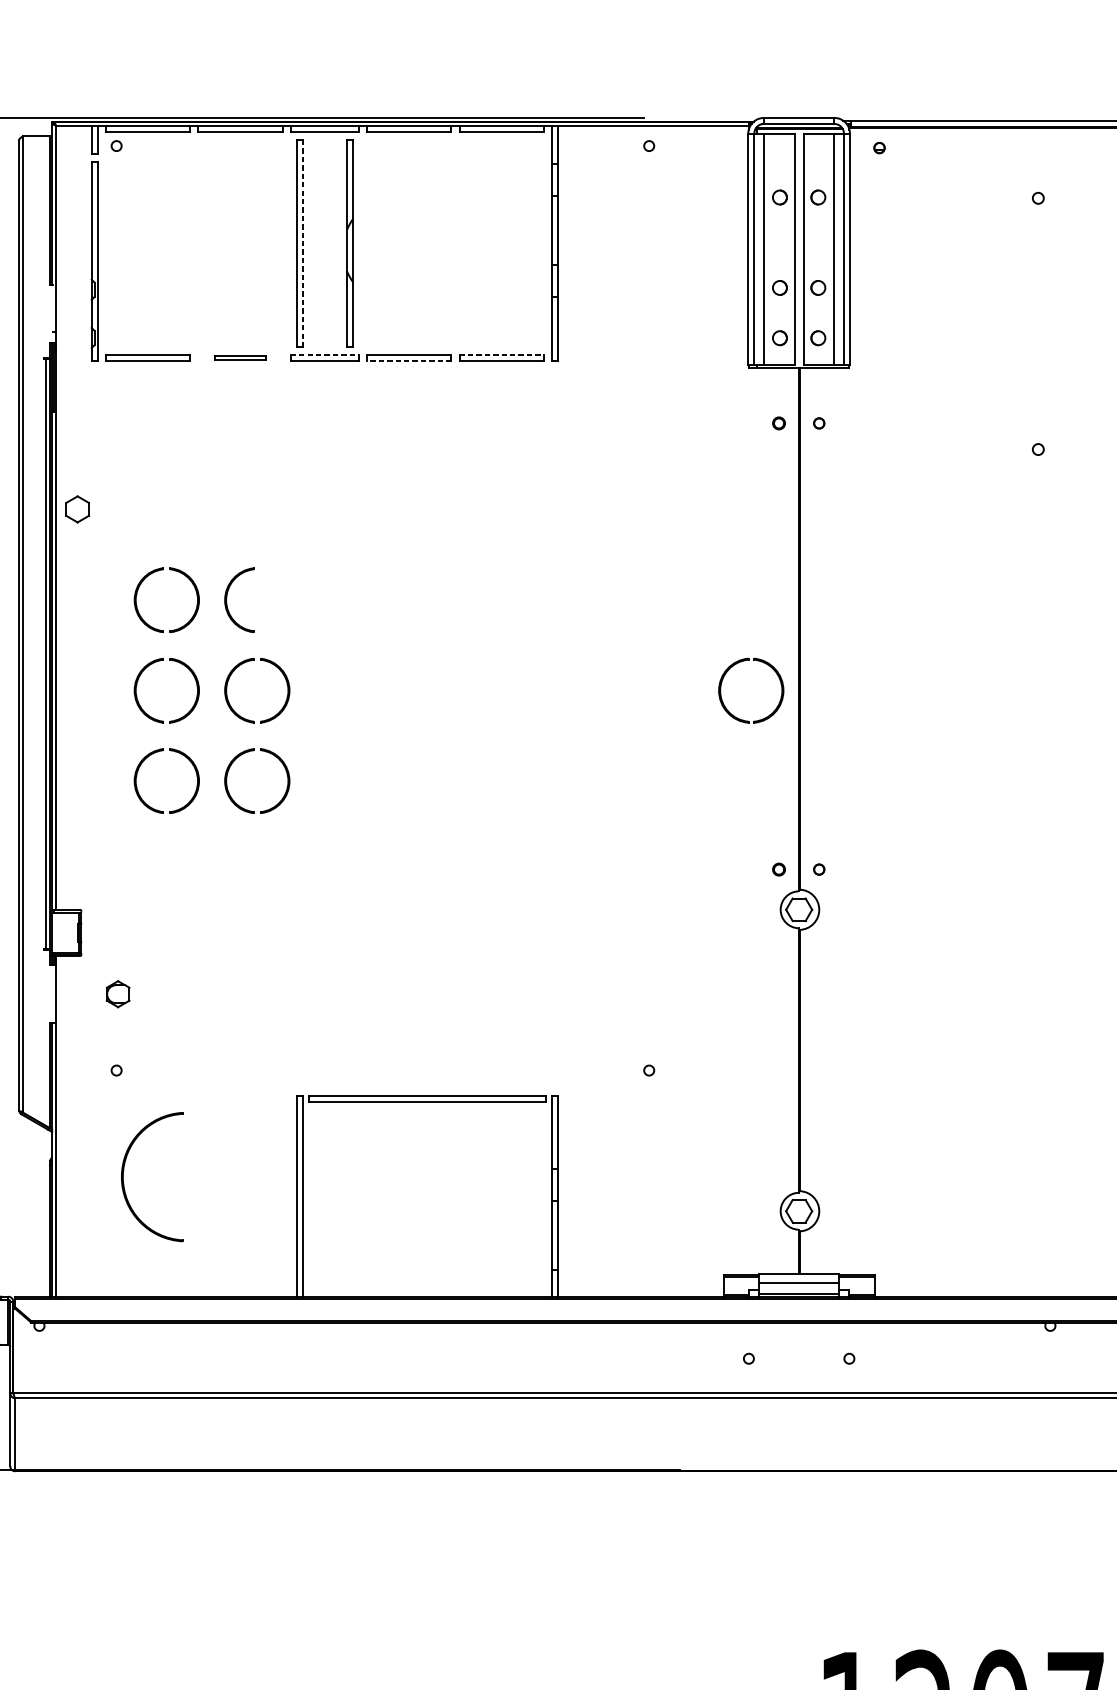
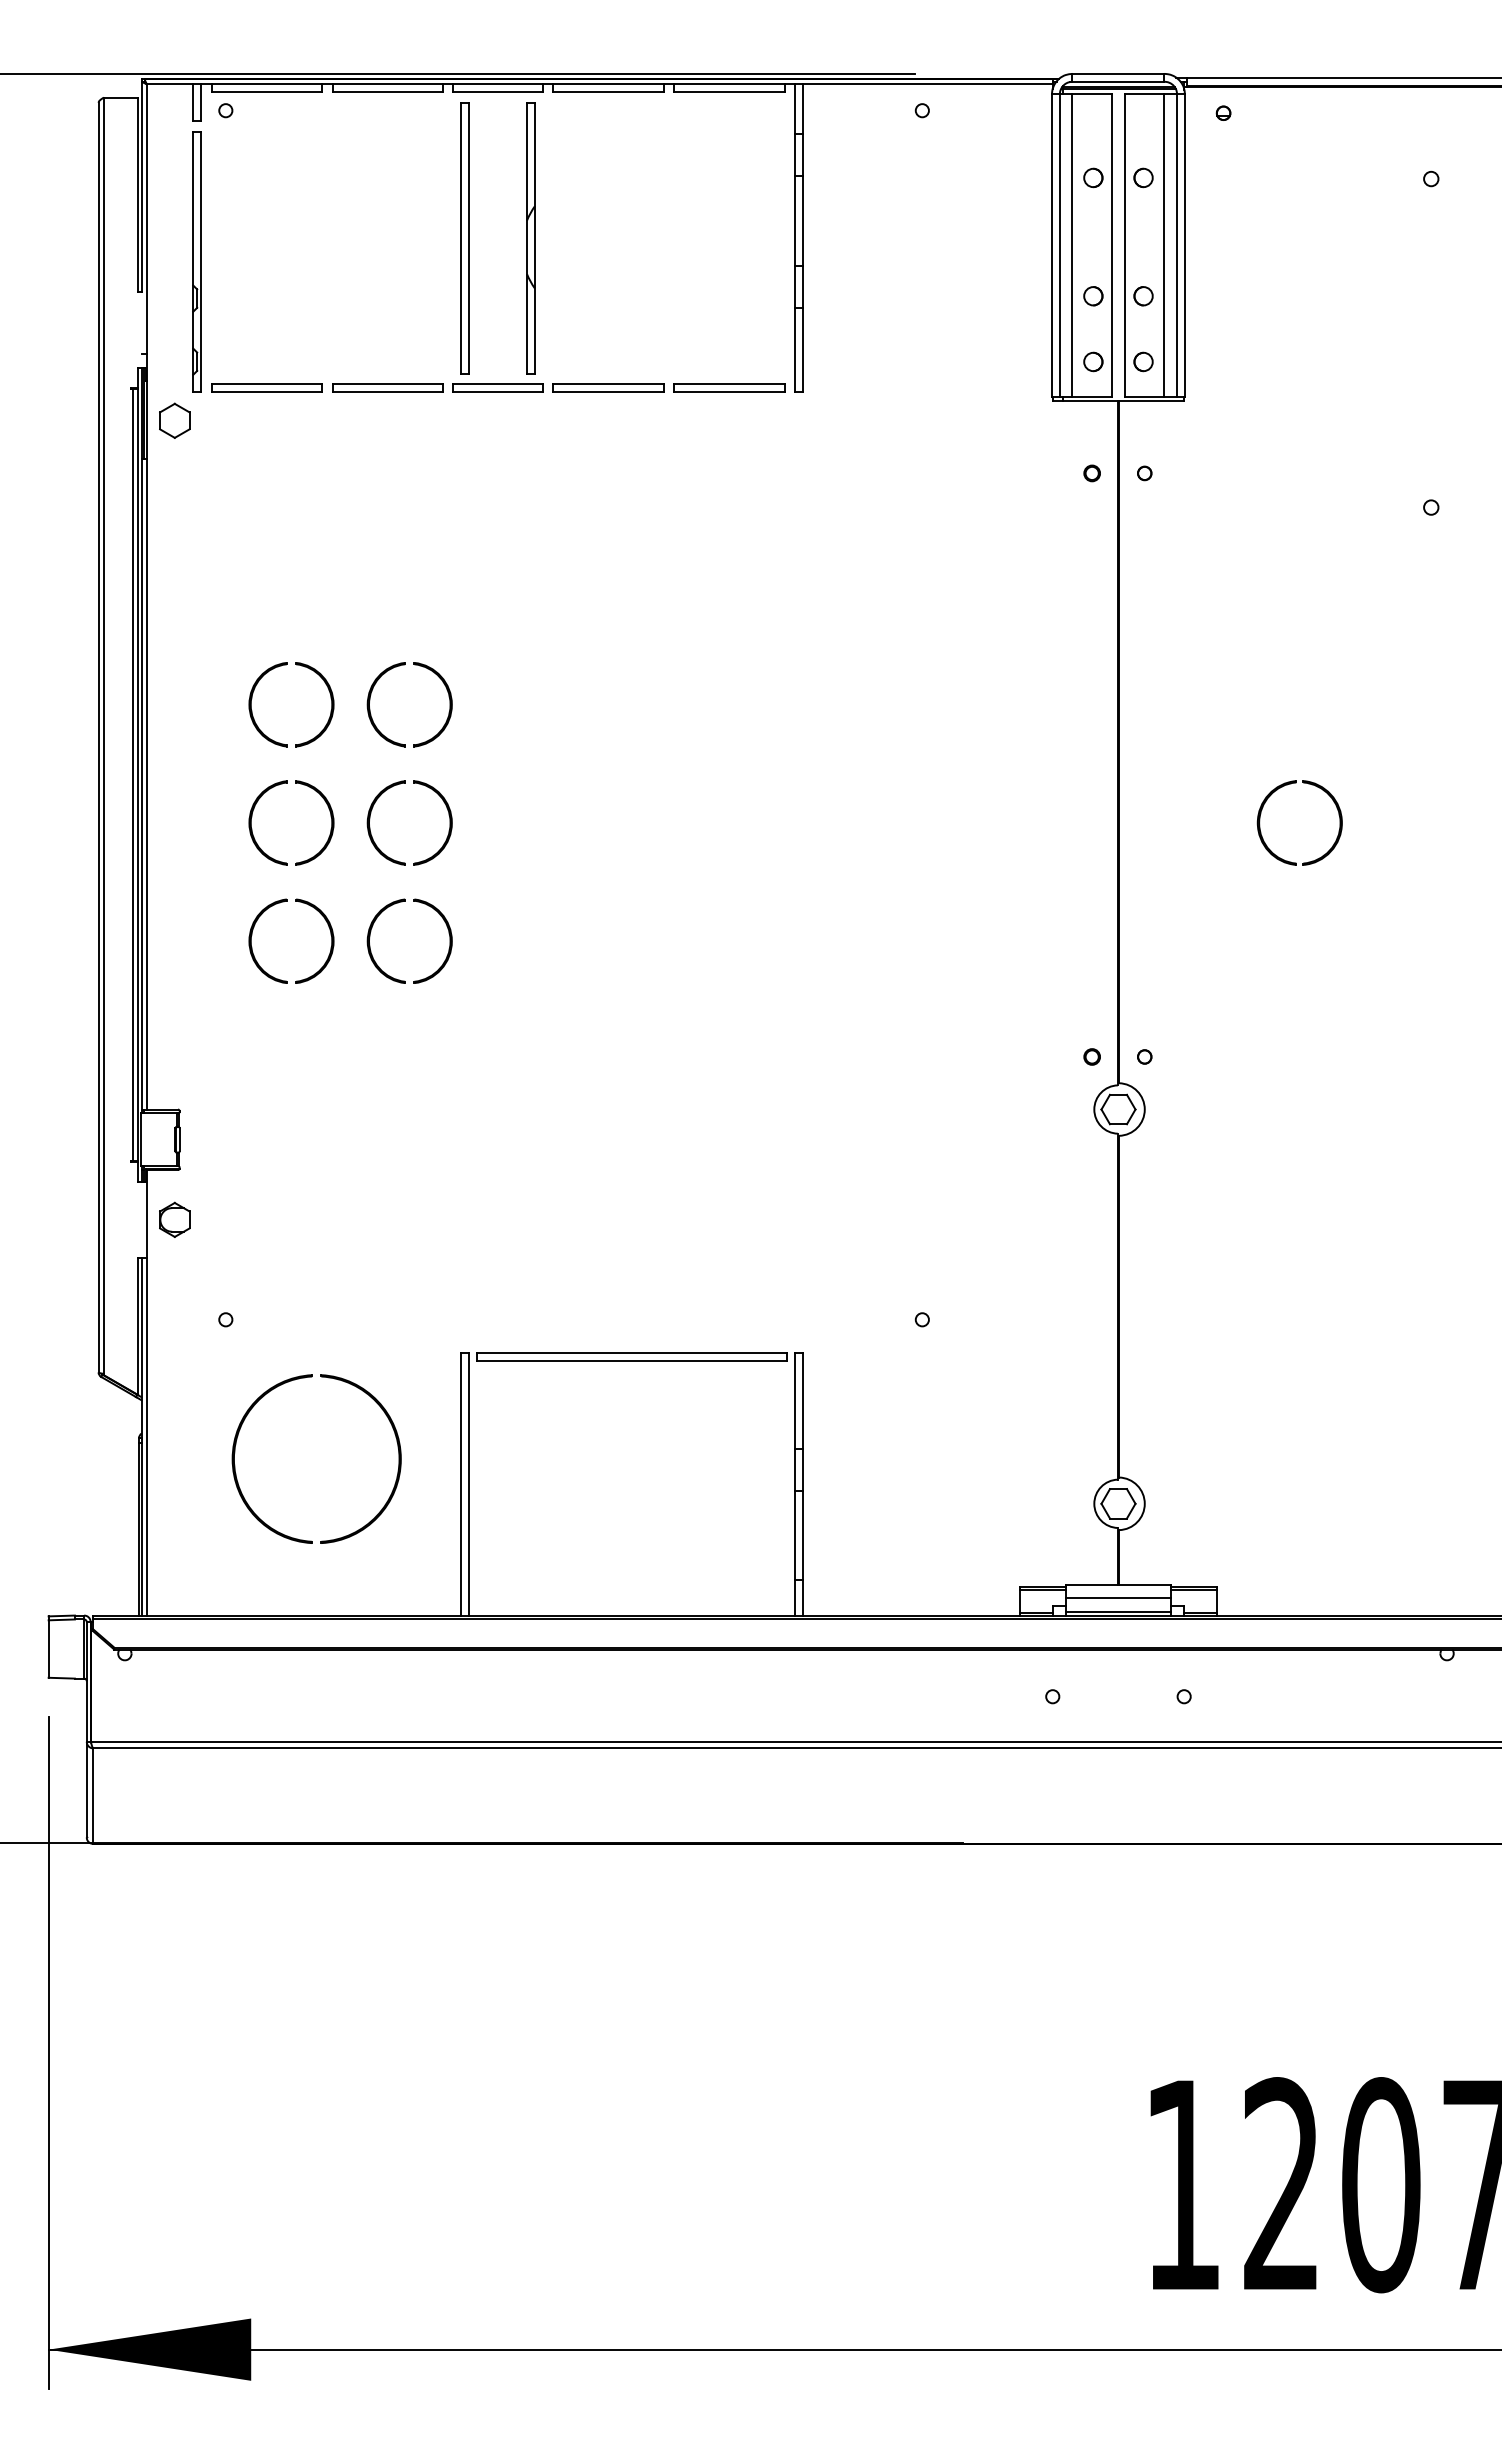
line: (302, 243) -> (469, 238), dashed -> solid
line: (325, 355) -> (498, 384), dashed -> solid
line: (501, 355) -> (729, 384), dashed -> solid
part: (240, 357) -> (387, 387), size x1.67
line: (409, 360) -> (608, 391), dashed -> solid
part: (77, 509) -> (174, 420), moved
part: (287, 600) -> (449, 704), added
part: (744, 661) -> (1291, 784), moved
part: (117, 993) -> (174, 1219), moved
part: (248, 1176) -> (398, 1458), added

